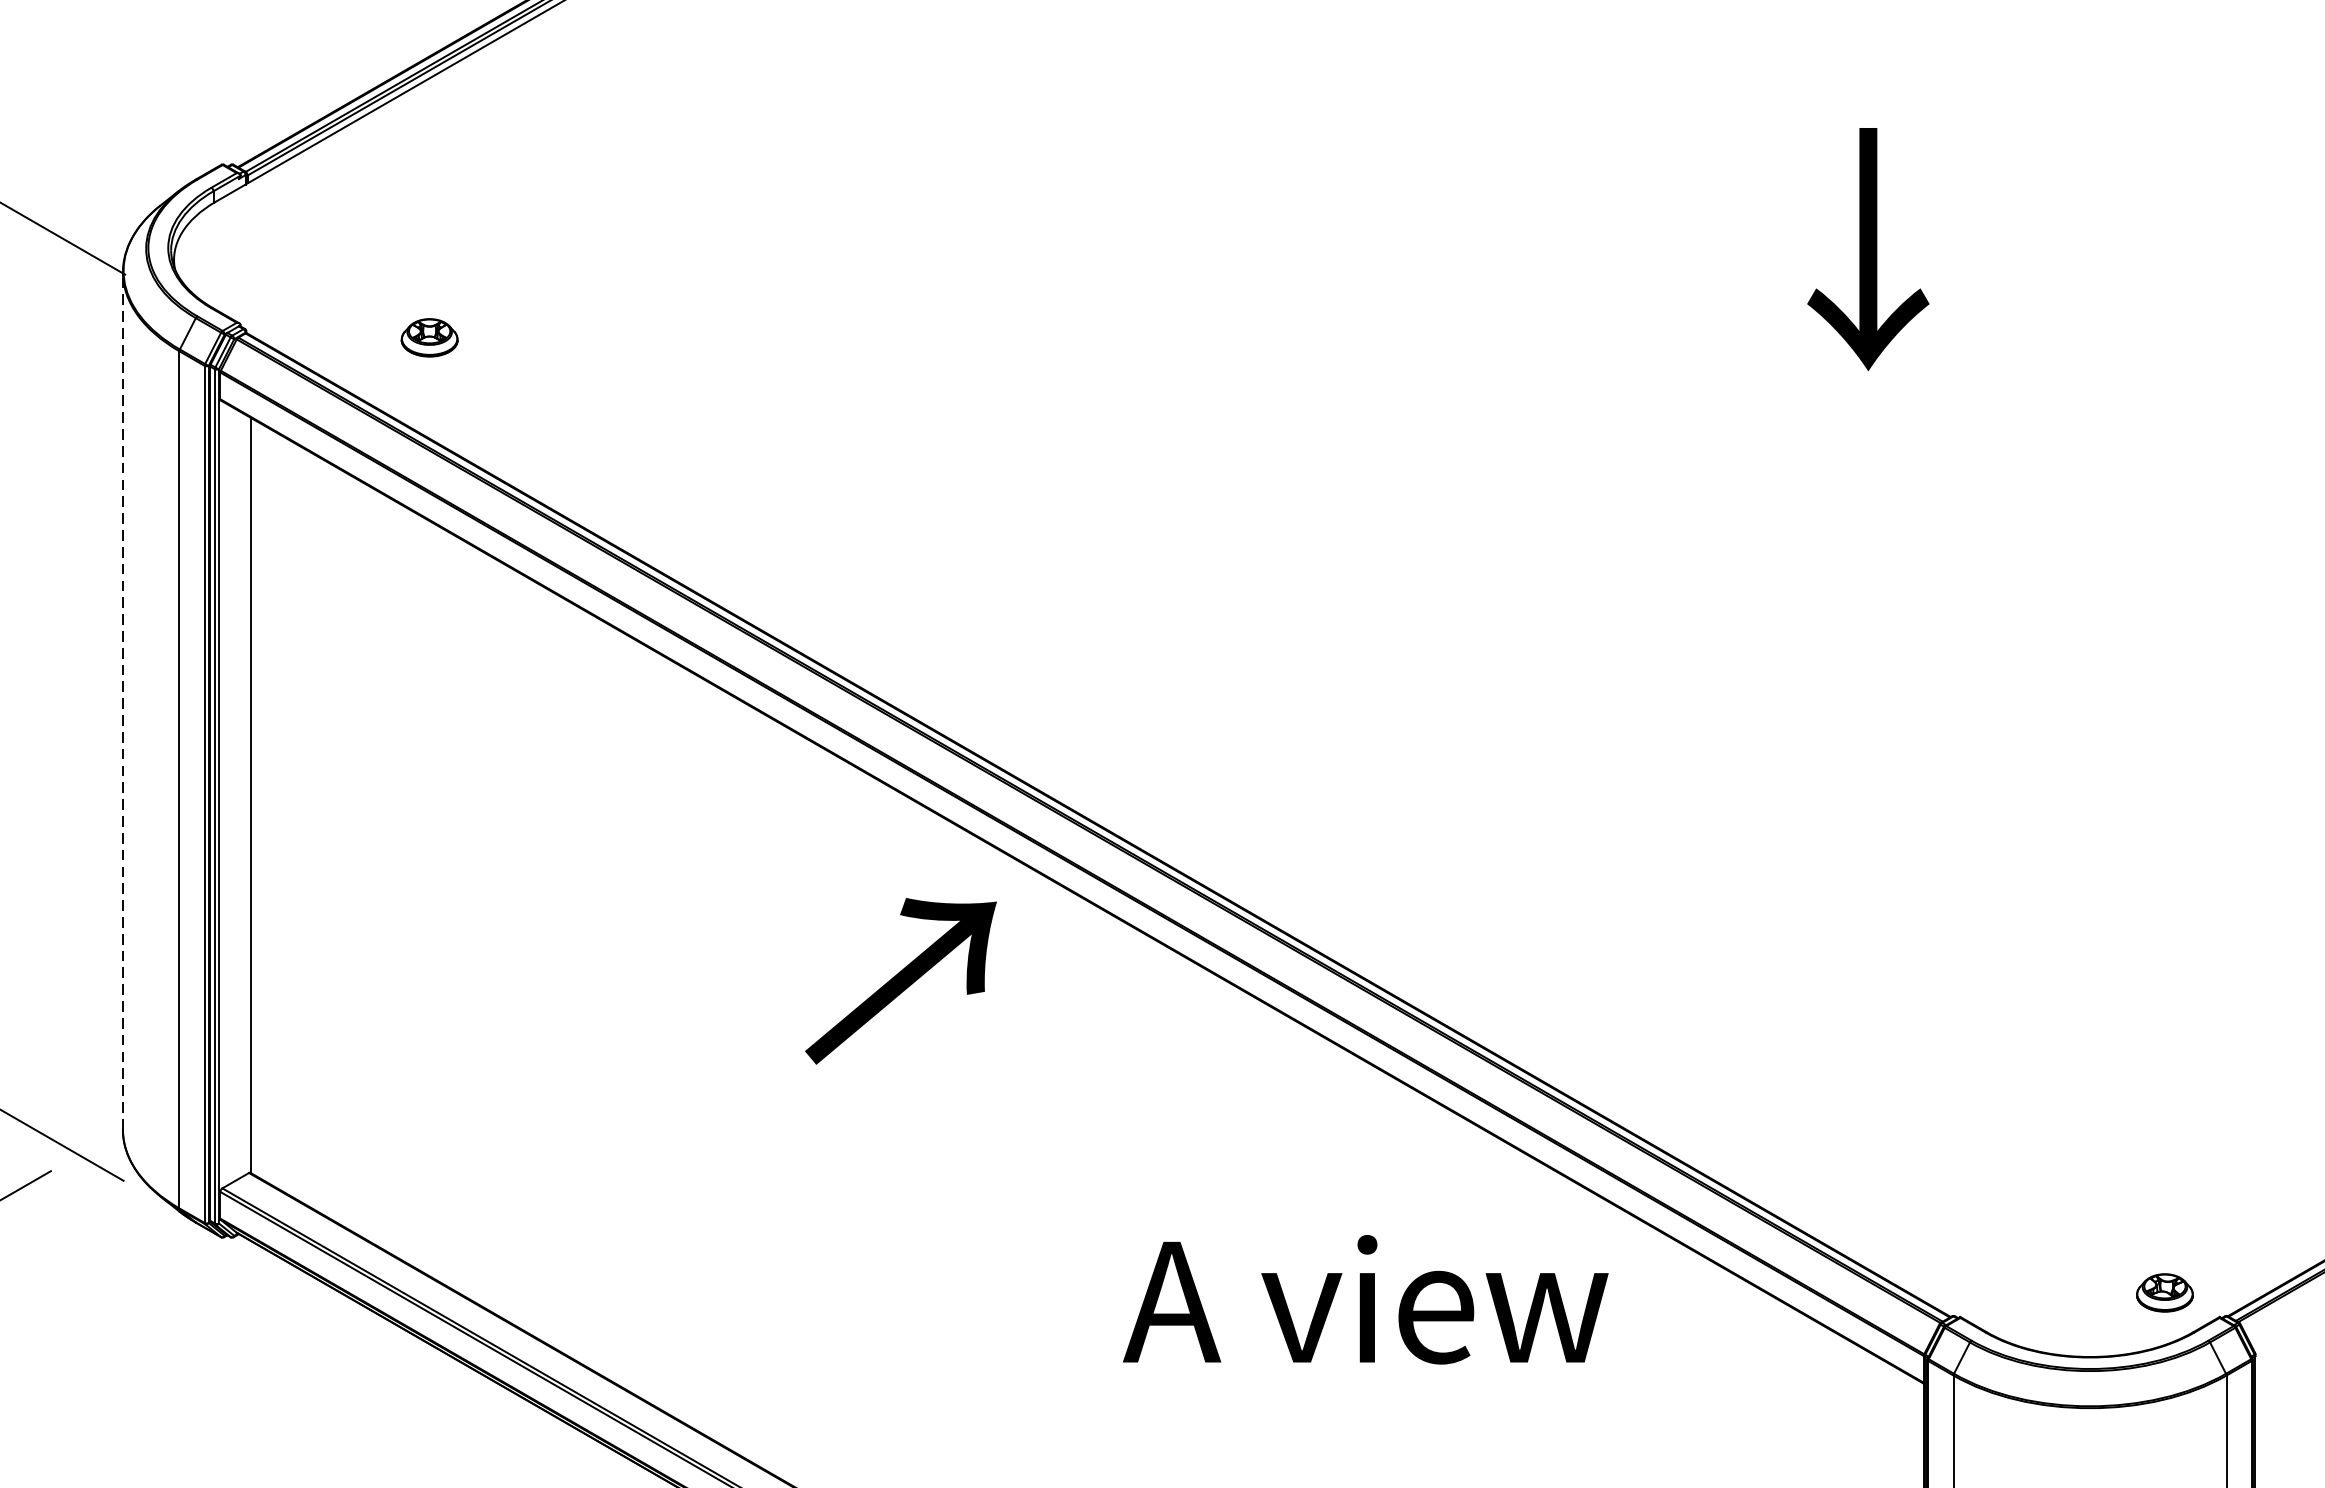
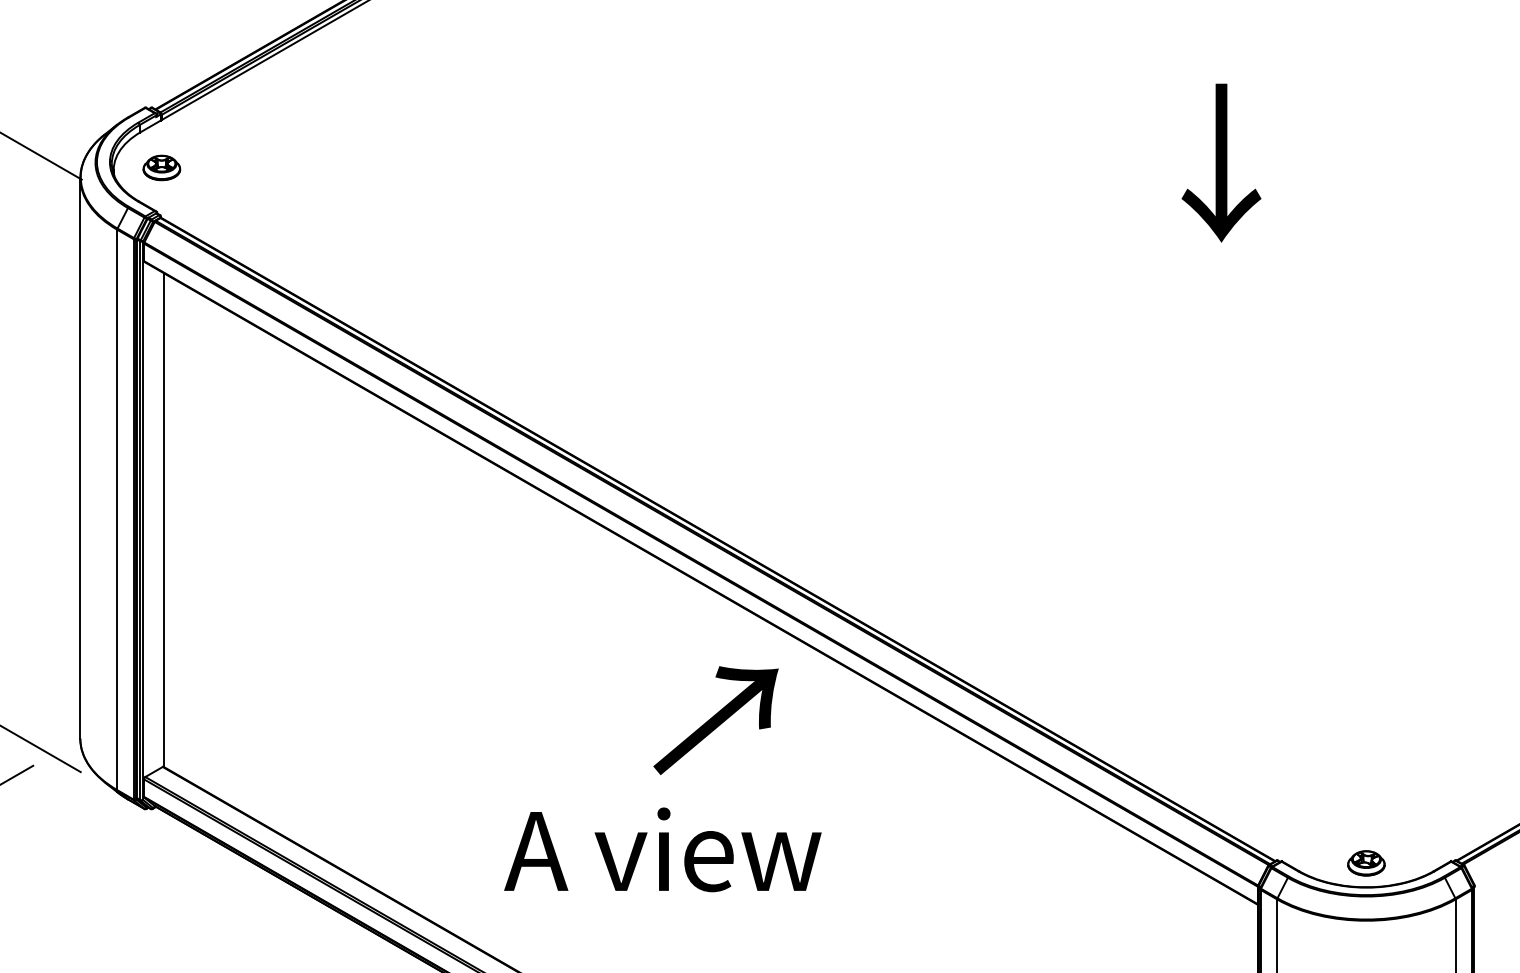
part: (429, 337) -> (161, 167), moved
line: (123, 699) -> (80, 457), dashed -> solid
text: (900, 981) -> (715, 720), moved
part: (2165, 1293) -> (1366, 863), moved
text: (1365, 1299) -> (662, 849), moved

